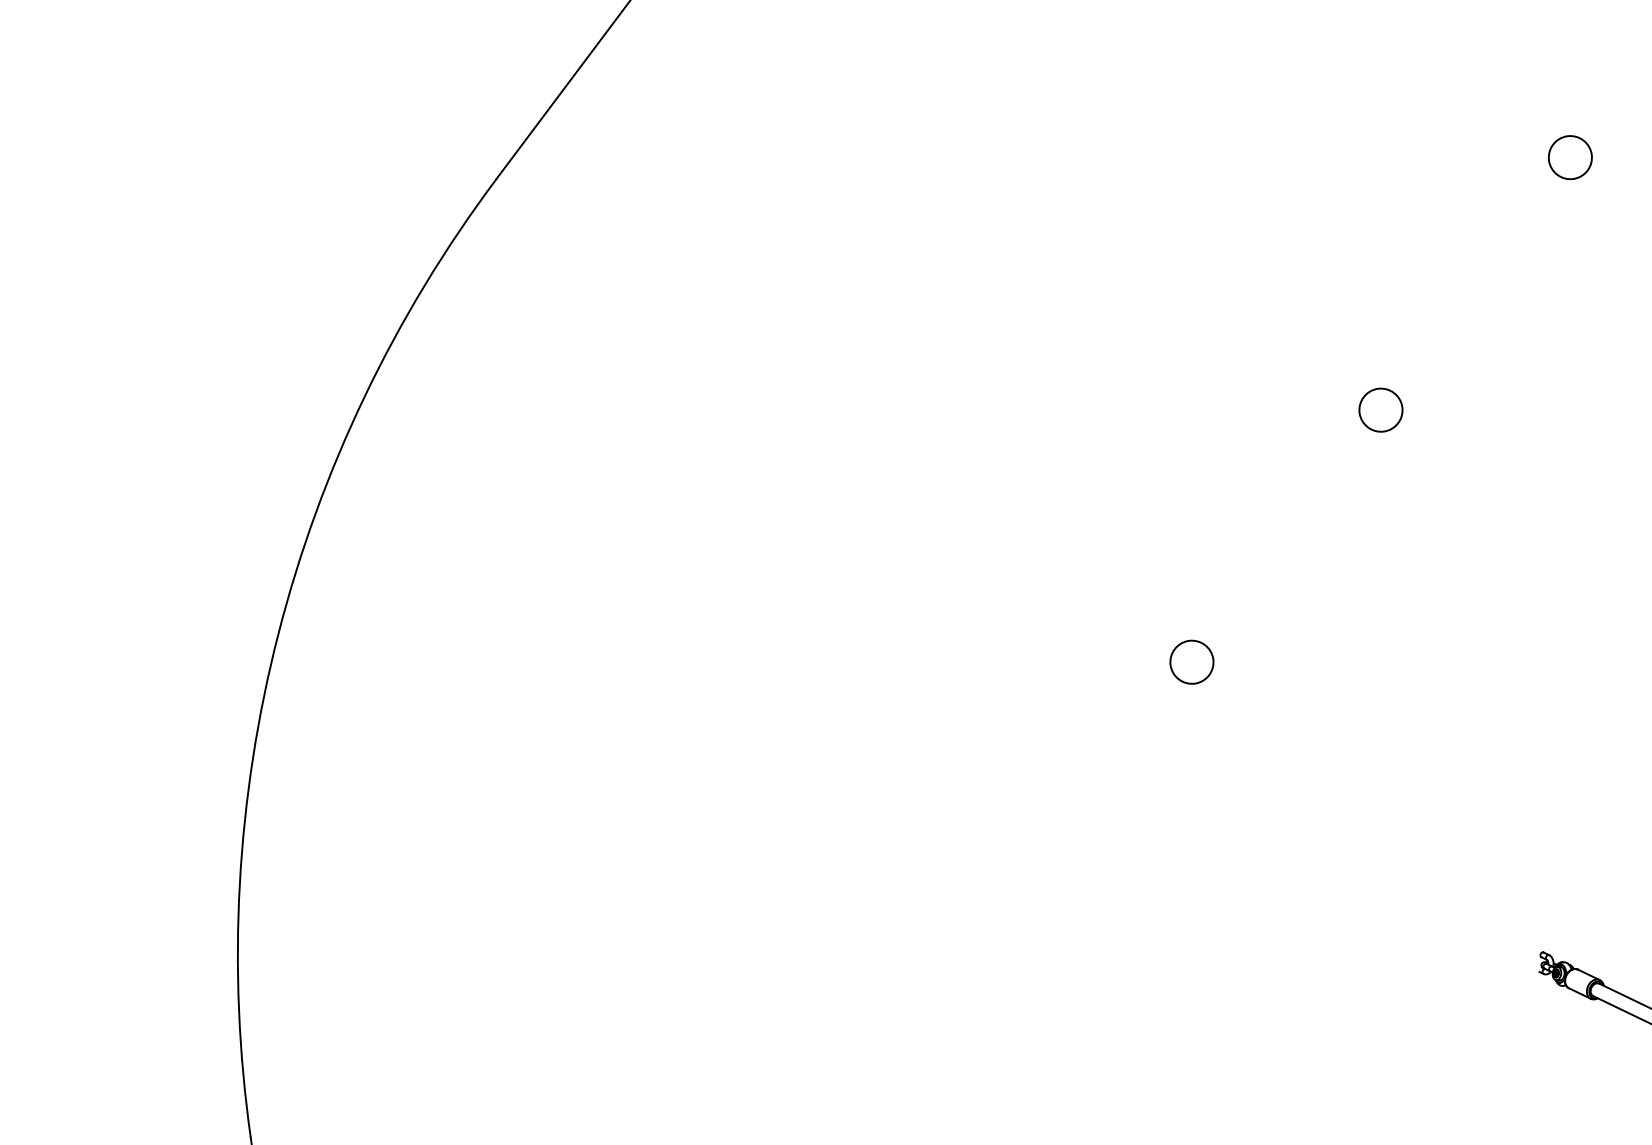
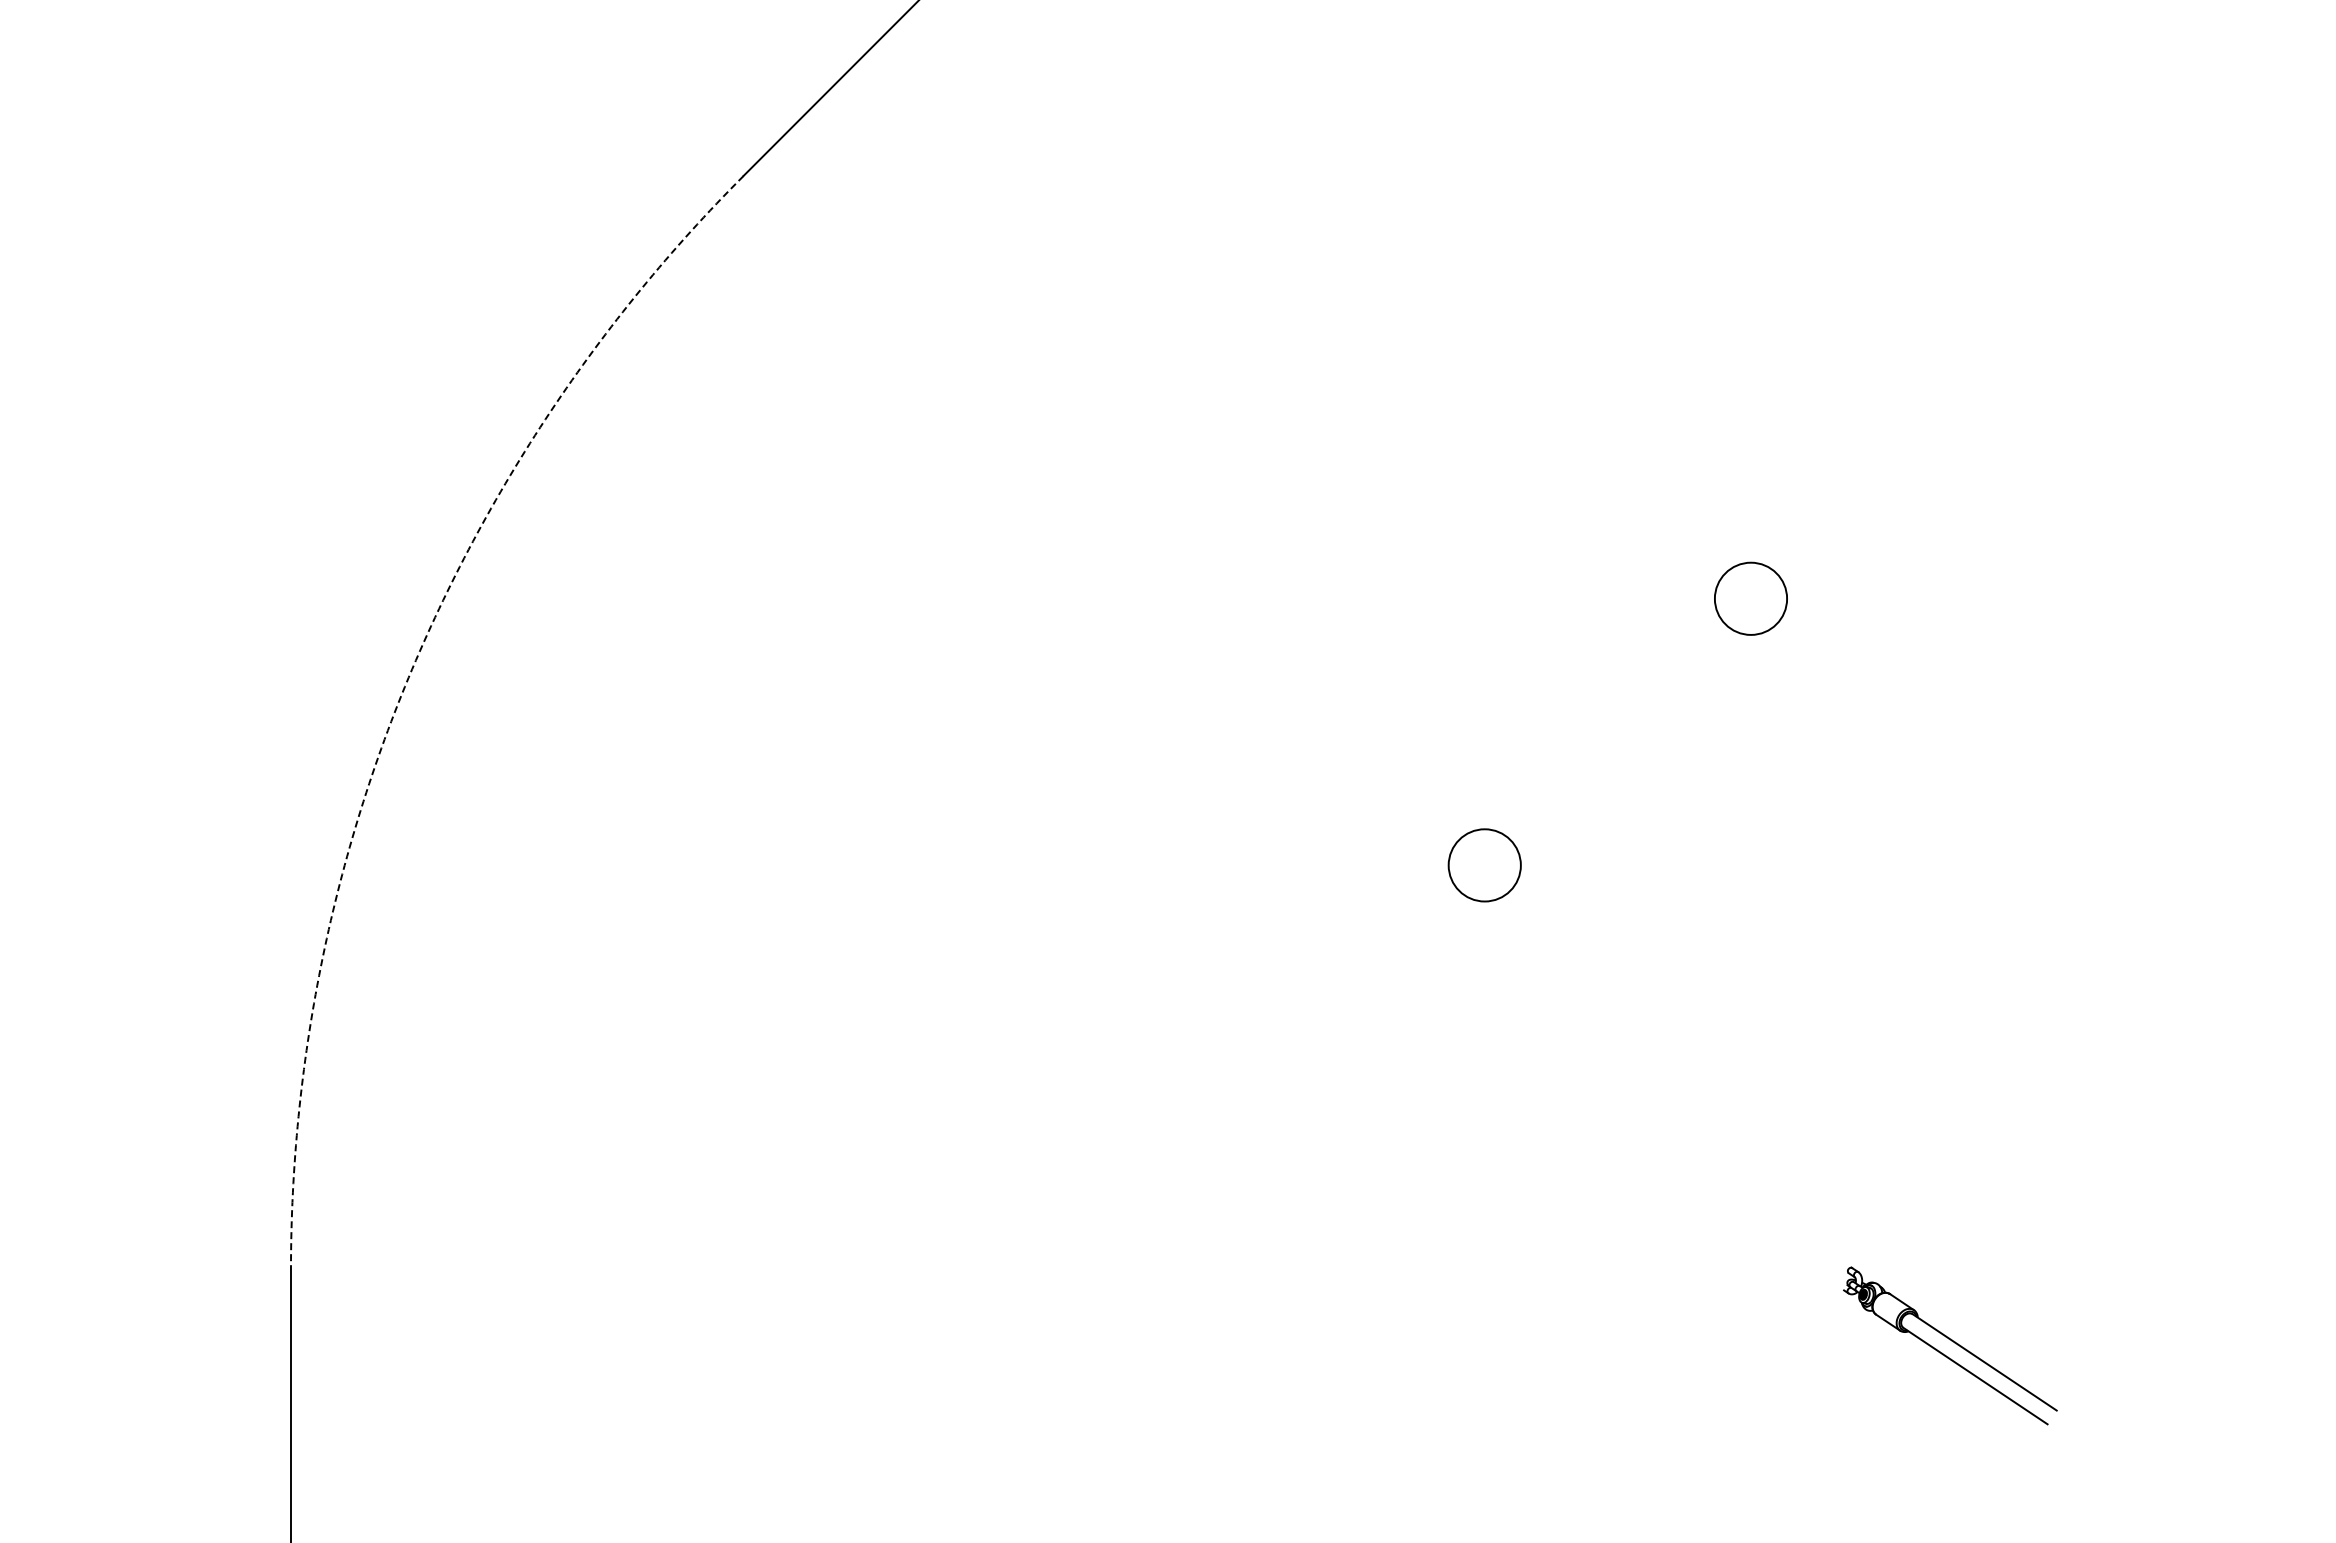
circle: (1570, 157) -> (2017, 331), removed
circle: (1380, 409) -> (1750, 598), size x1.4
arc: (278, 633) -> (408, 677), solid -> dashed
circle: (1191, 661) -> (1484, 864), size x1.4

